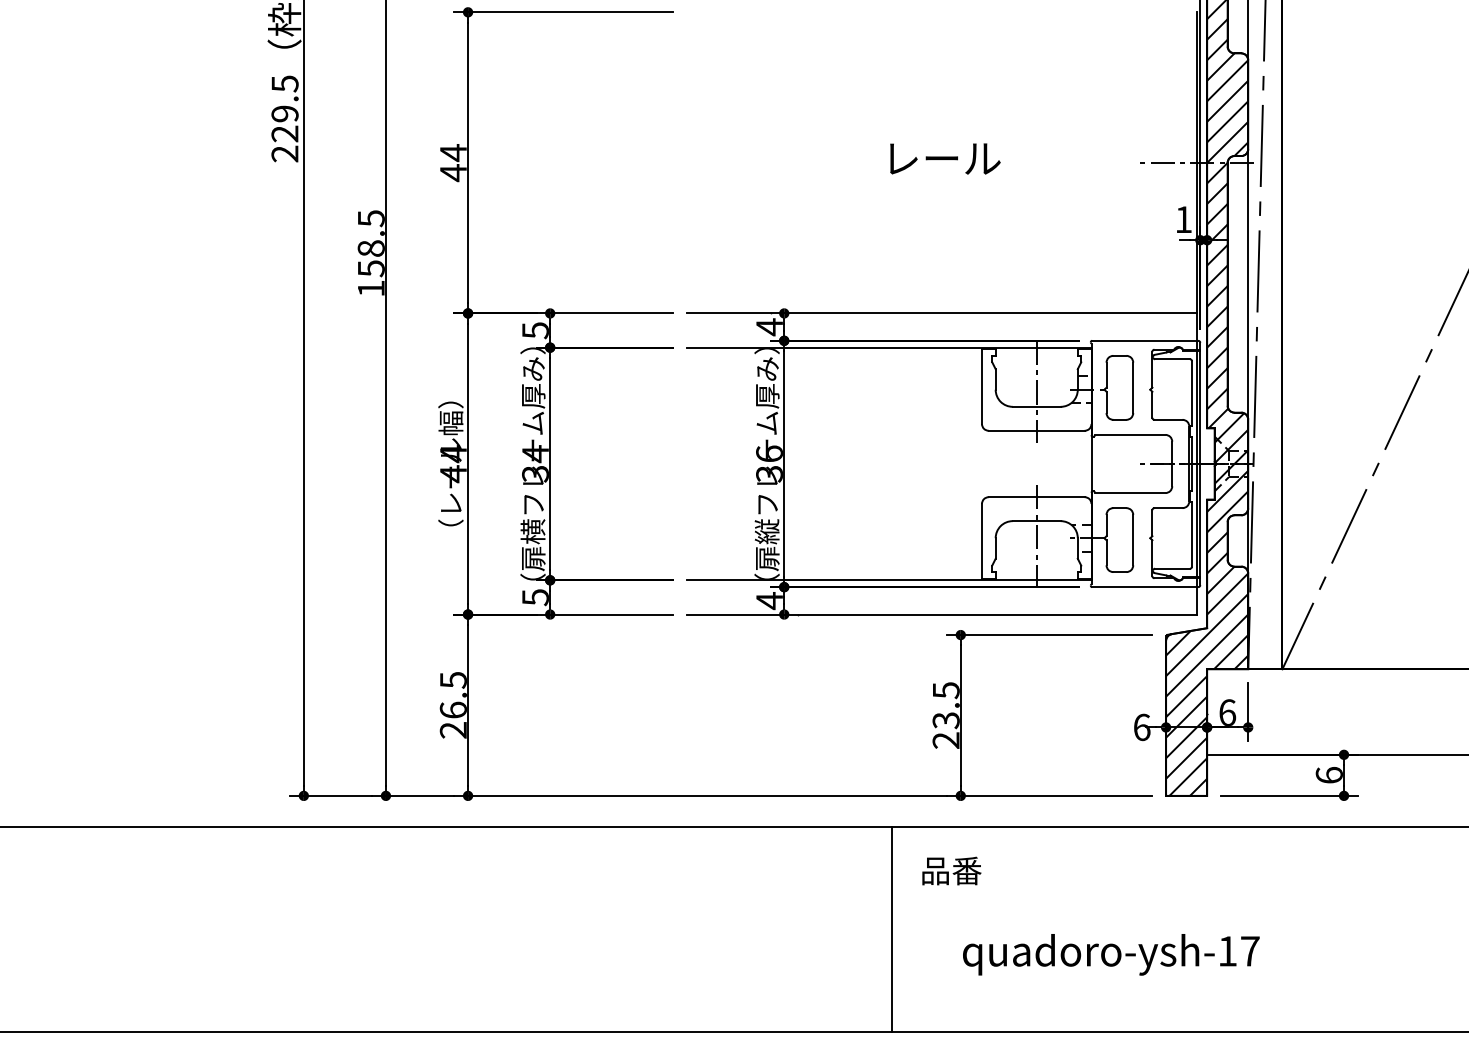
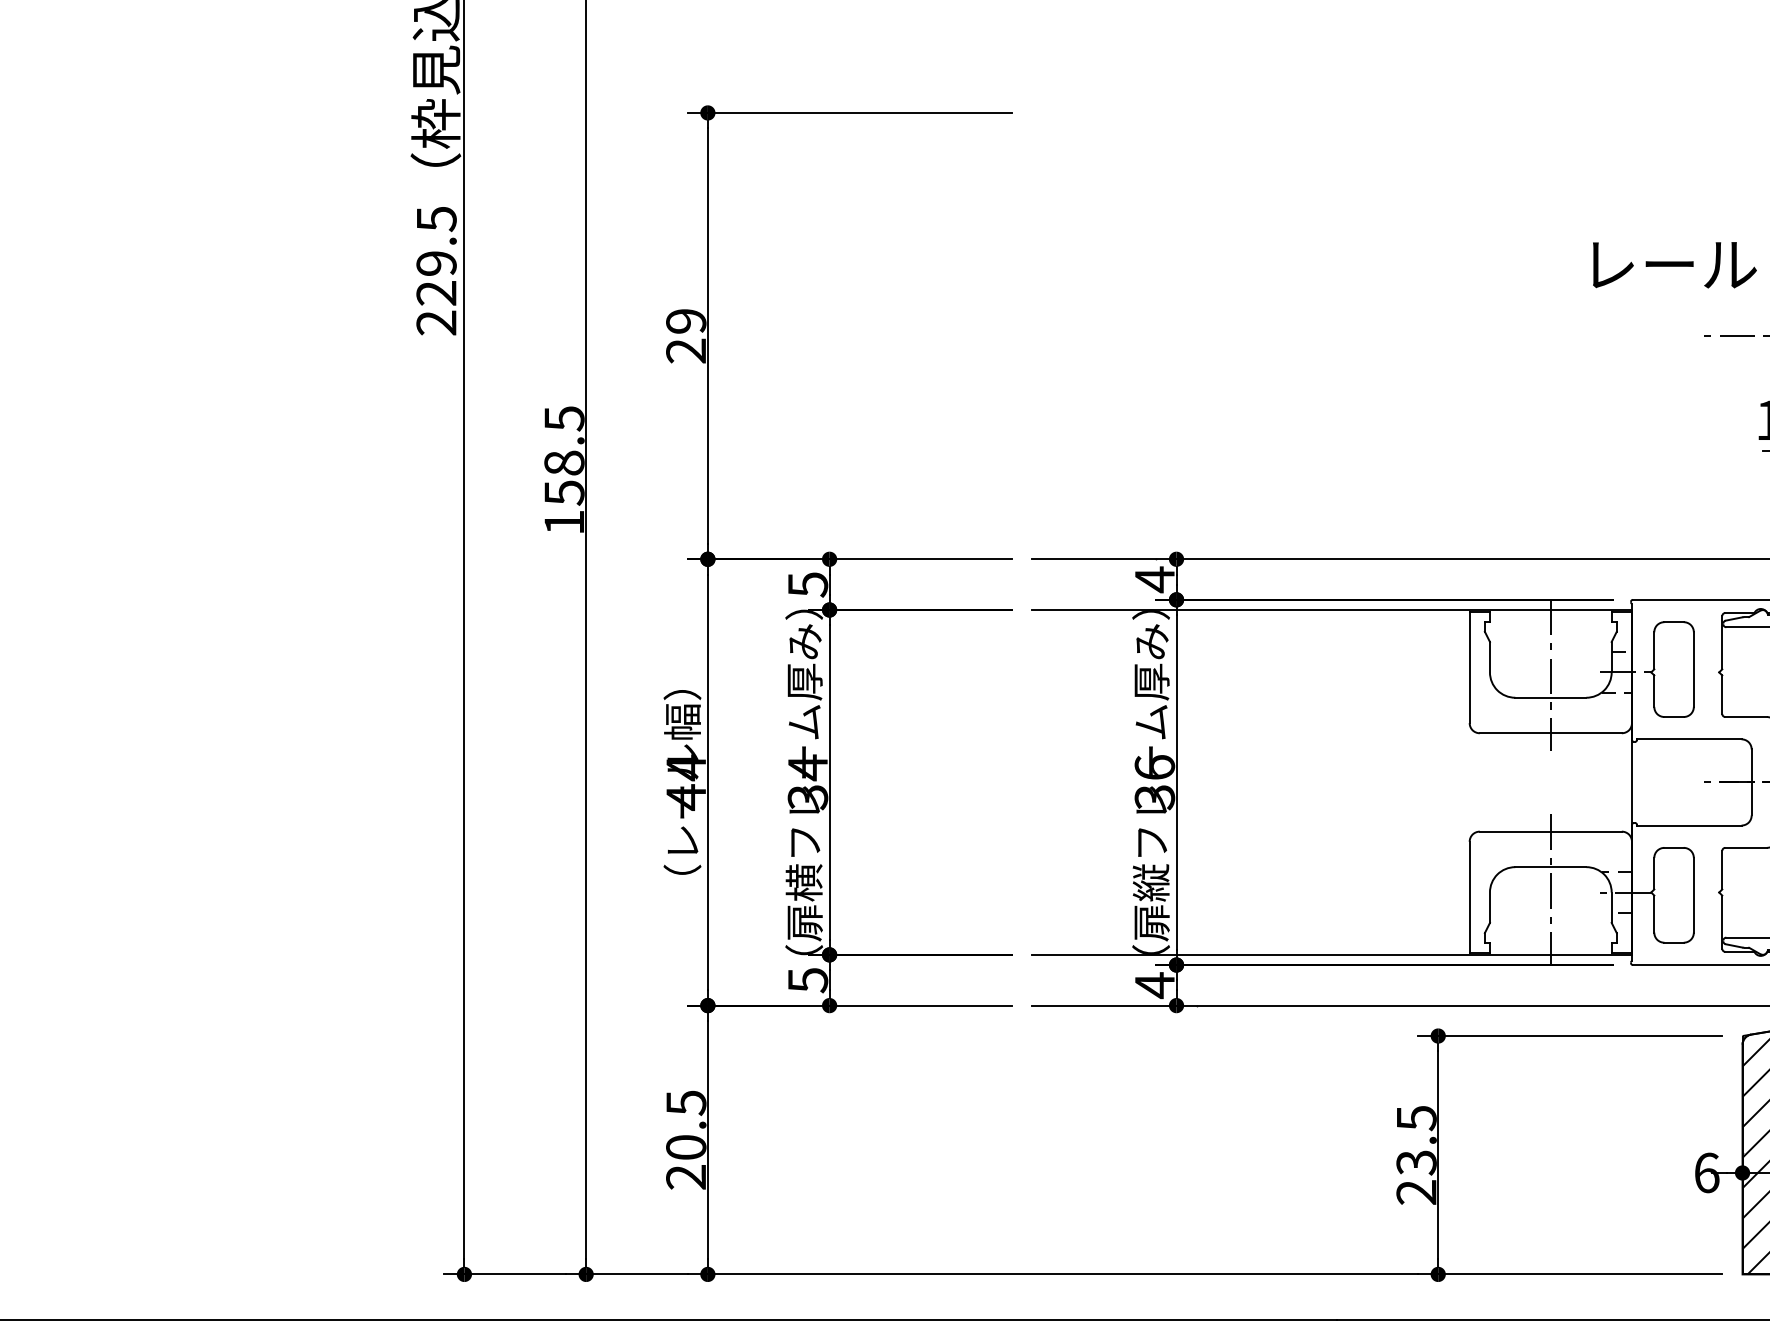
text: (945, 158) -> (1674, 264), moved
text: (452, 163) -> (684, 337), 44 -> 29
text: (452, 709) -> (684, 1146), 26.5 -> 20.5

